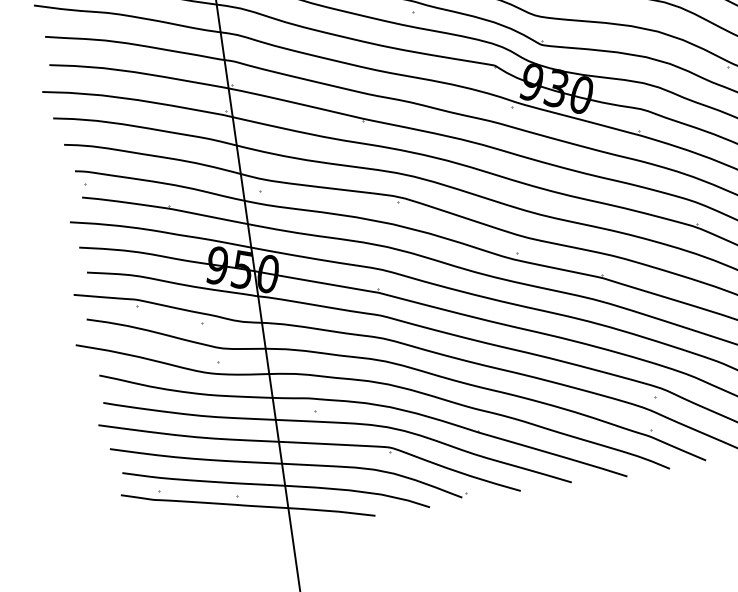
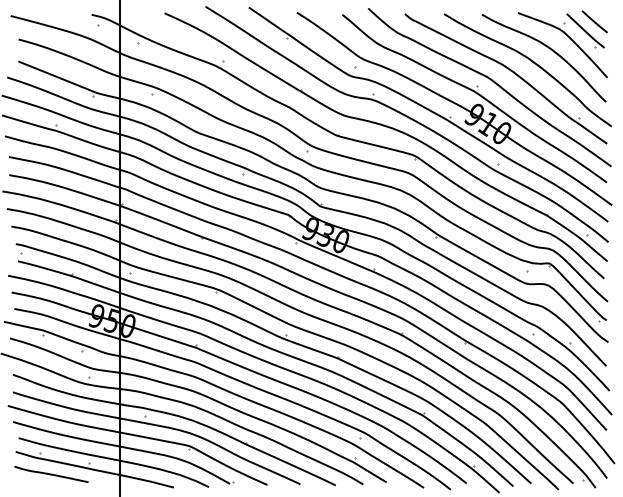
line: (181, 522) -> (51, 474), added

